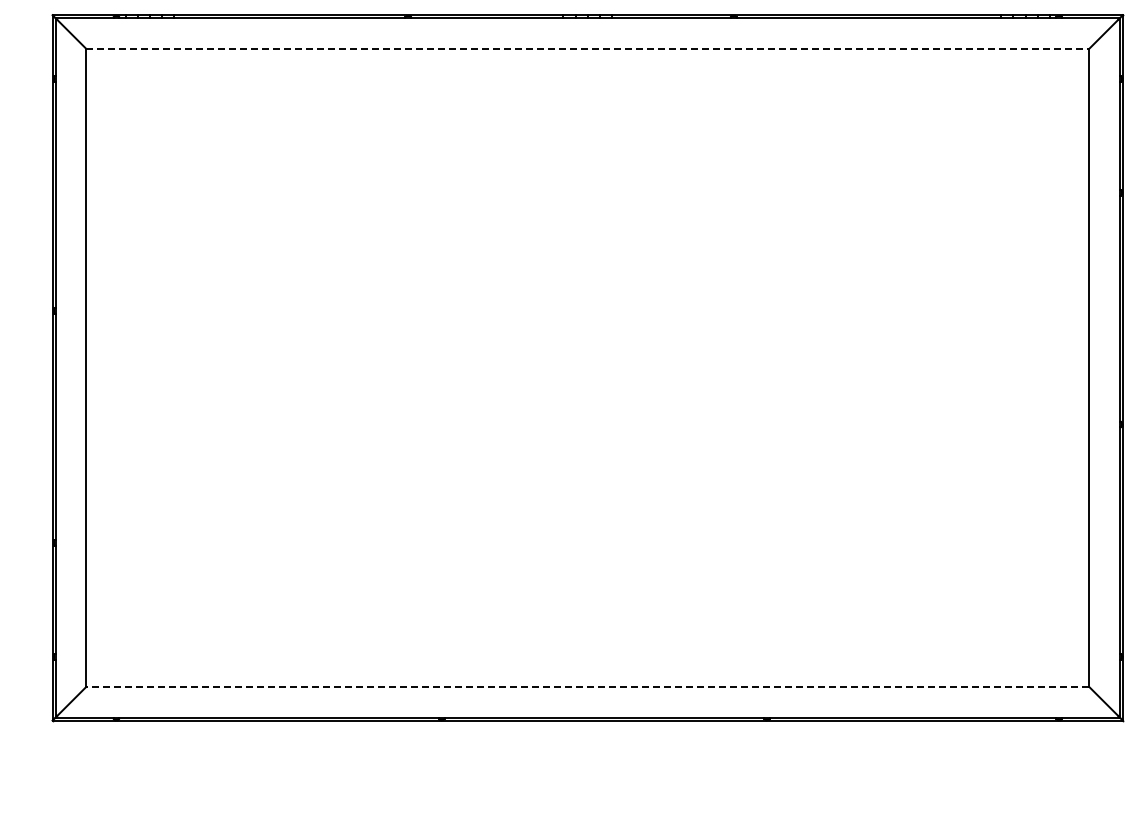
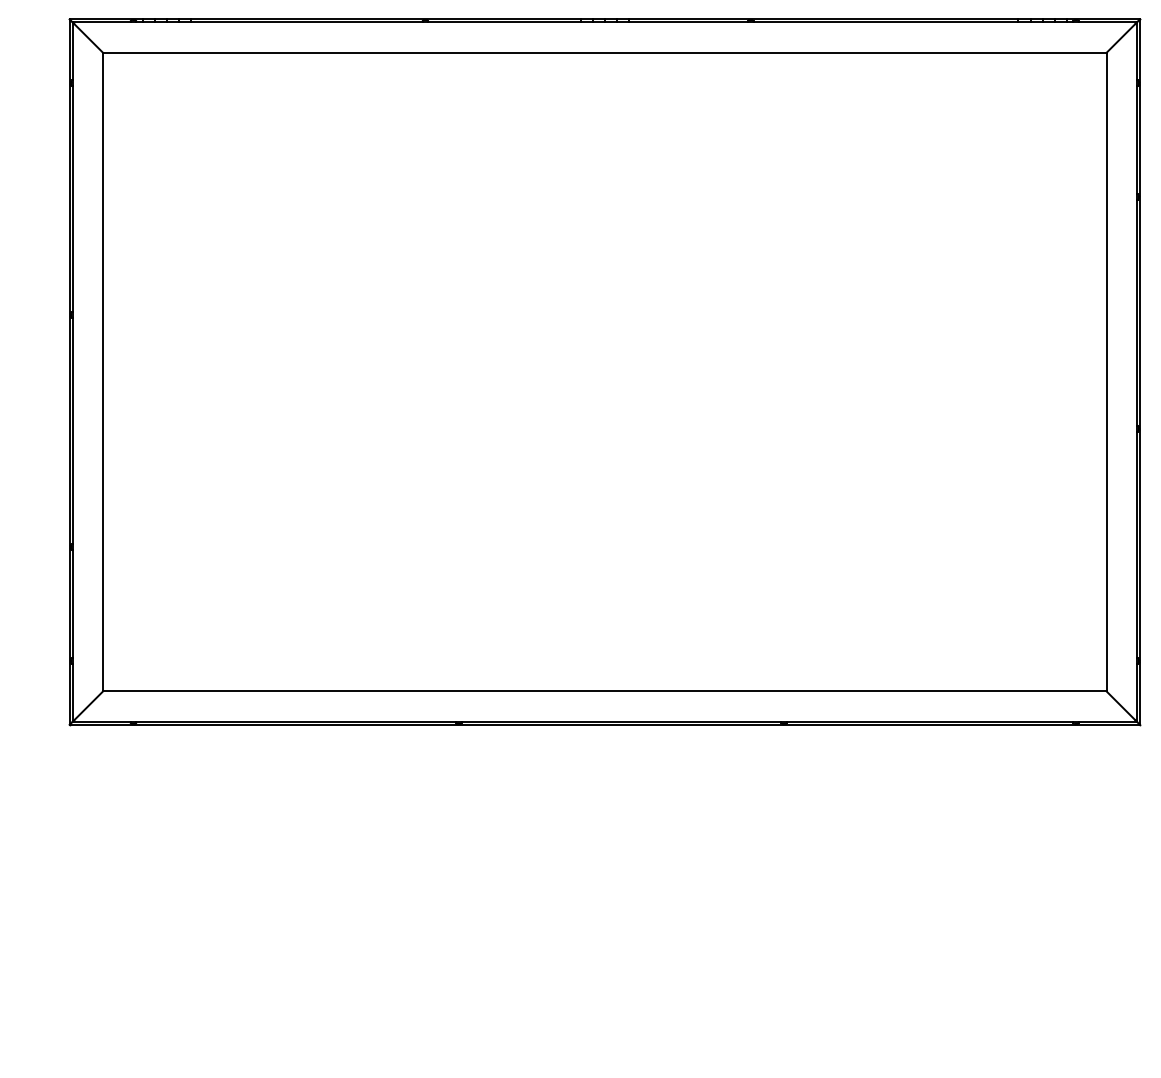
line: (587, 48) -> (604, 52), dashed -> solid
line: (587, 687) -> (604, 691), dashed -> solid

